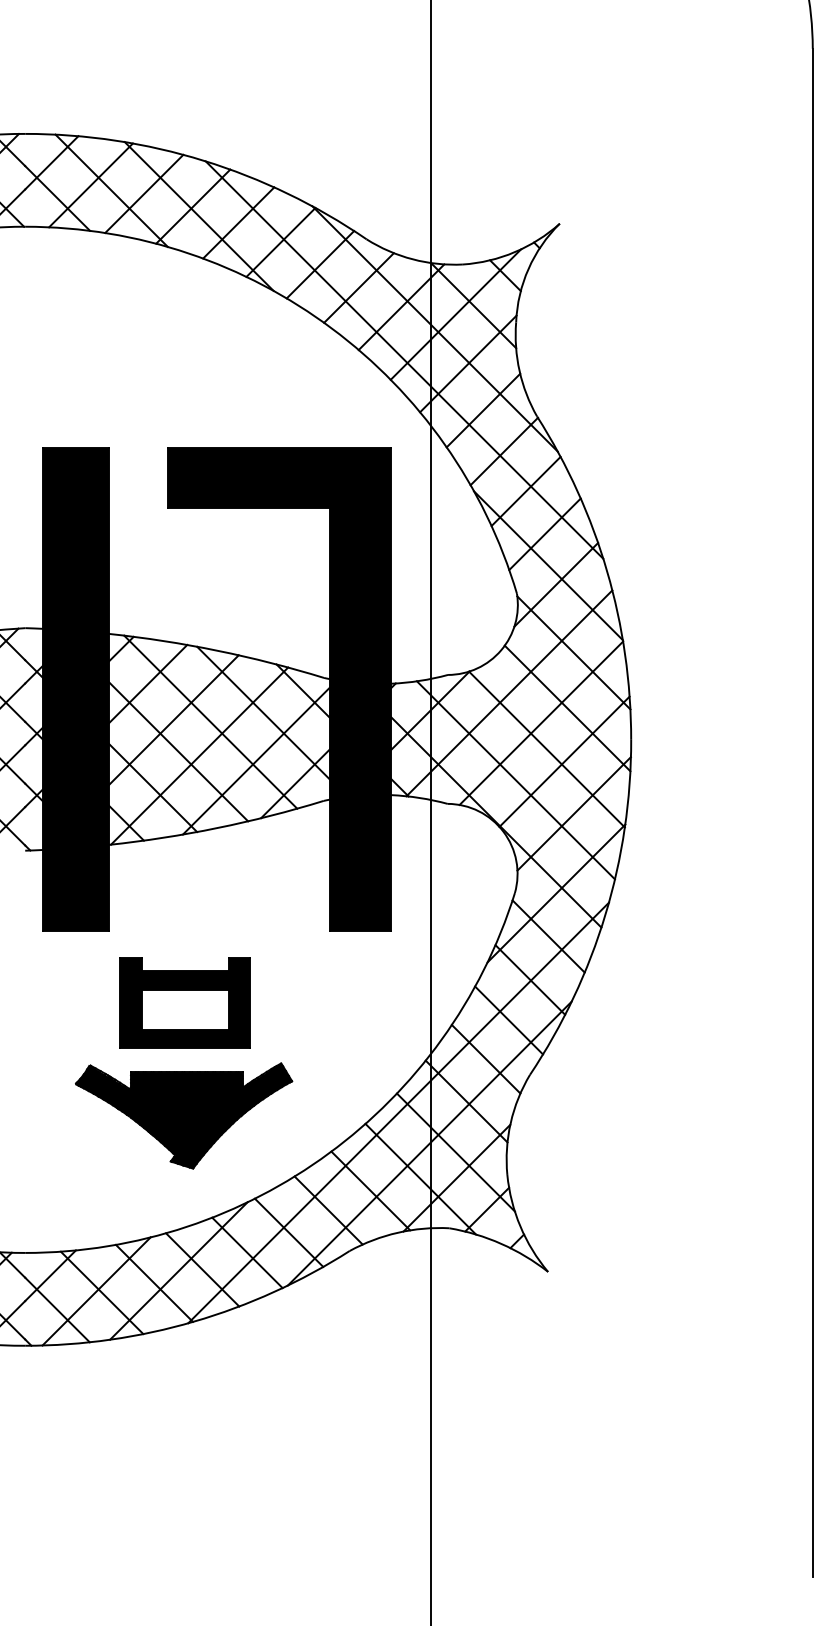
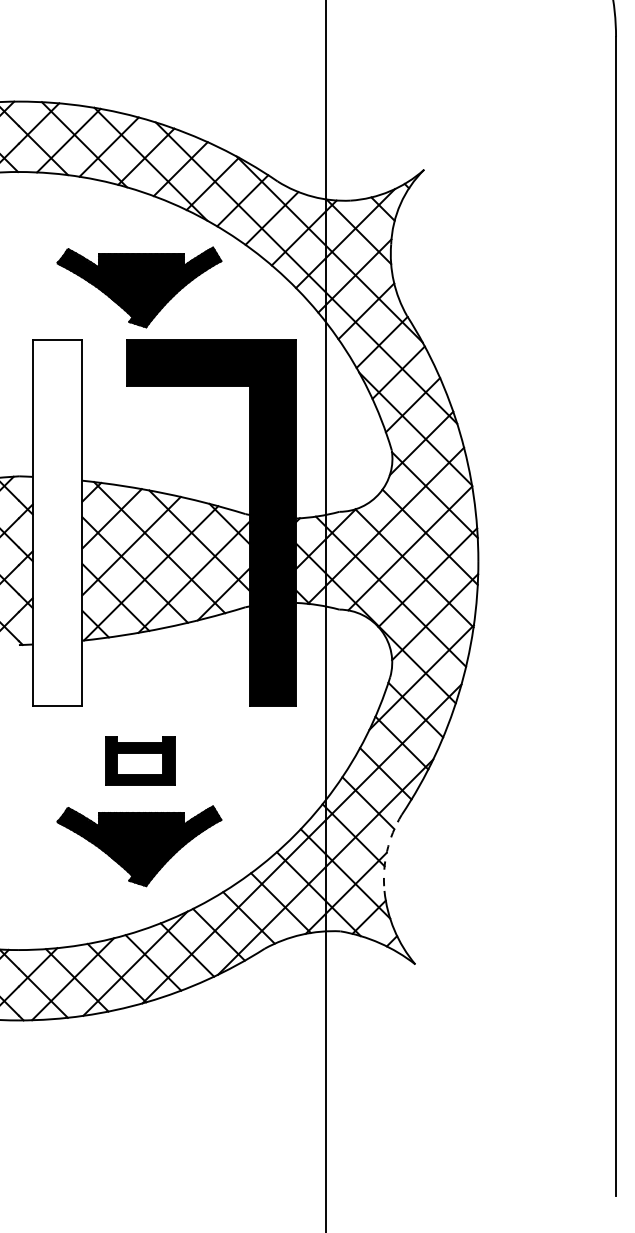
part: (184, 378) -> (139, 287), added
fill: (75, 689) -> (57, 522), removed
part: (184, 1002) -> (139, 760), size x0.7
arc: (510, 1123) -> (386, 851), solid -> dashed

